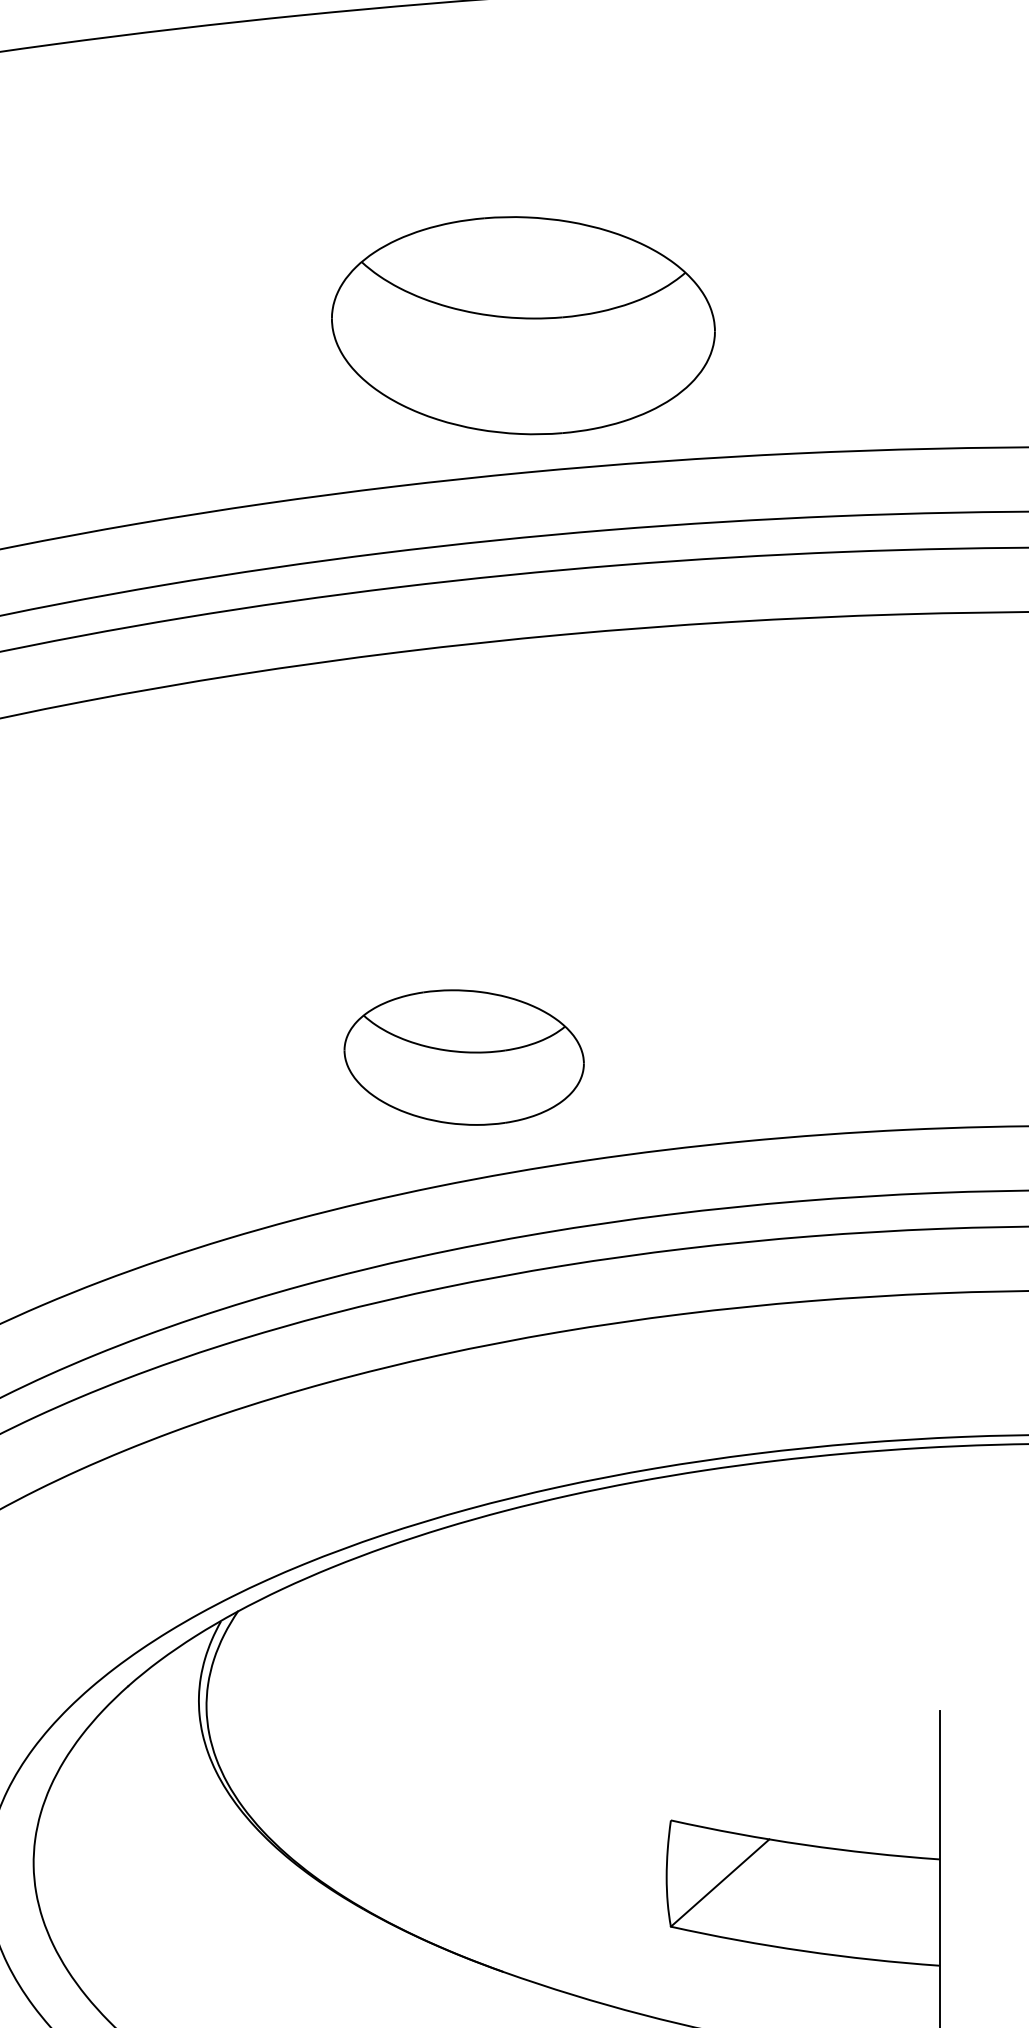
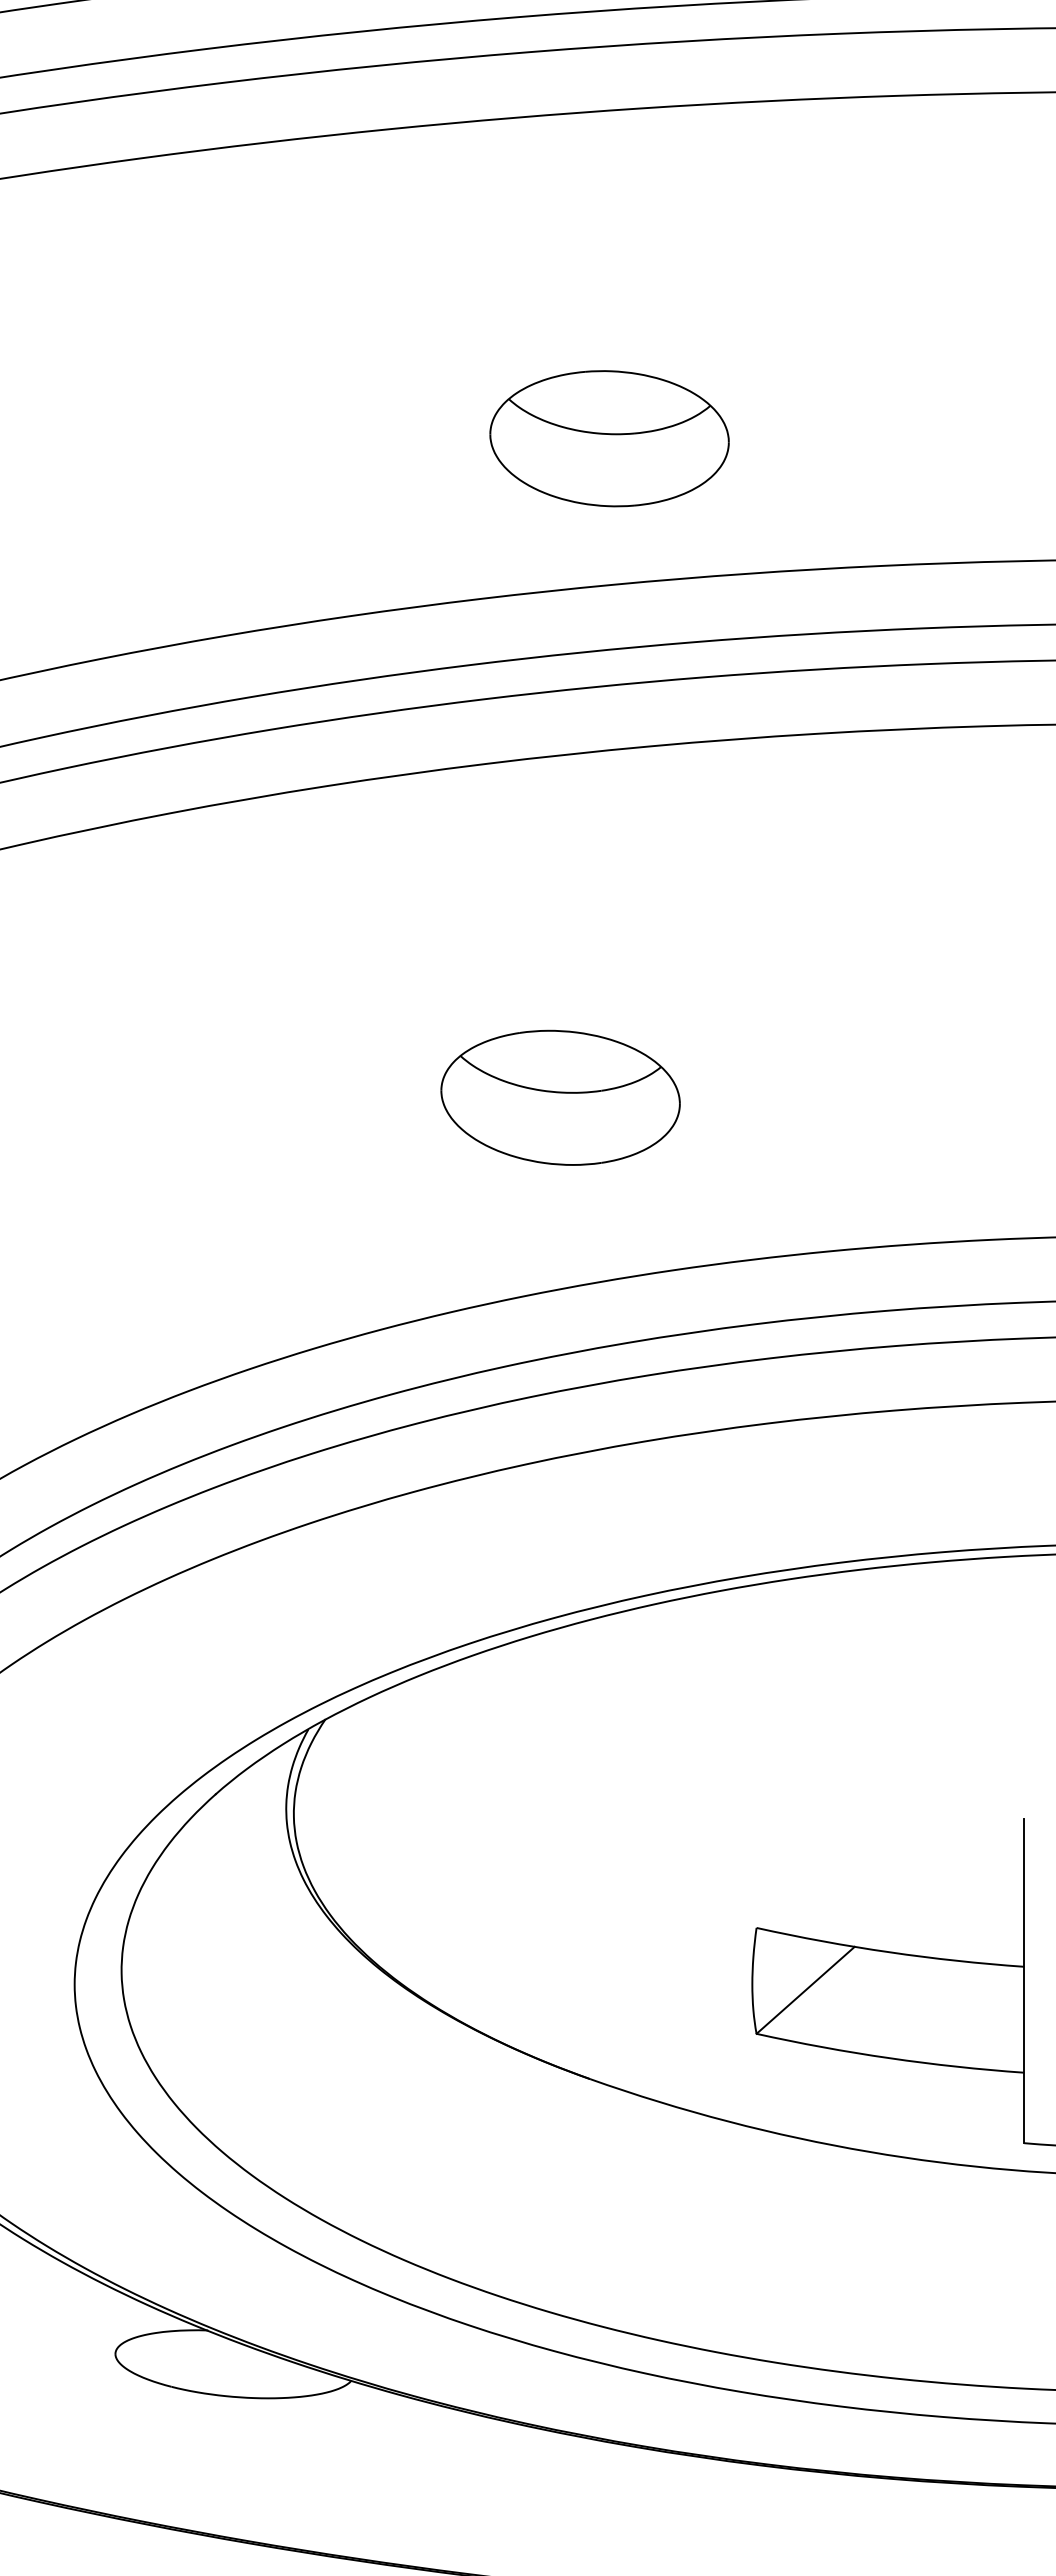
part: (523, 325) -> (609, 438), size x0.62
part: (464, 1057) -> (560, 1097), moved

